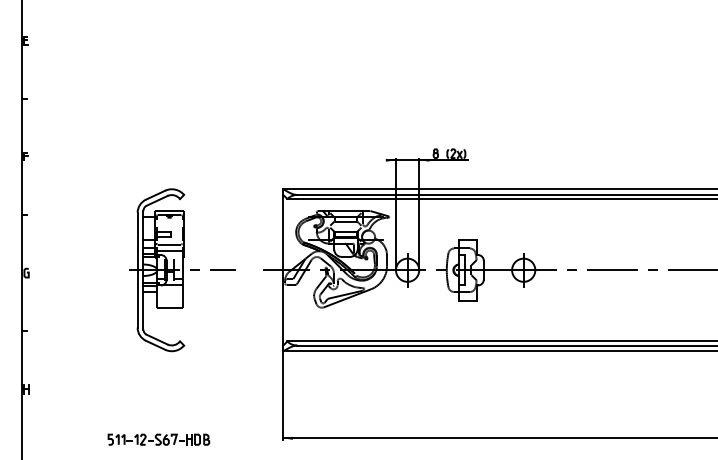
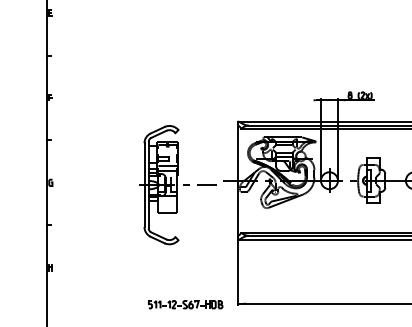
part: (182, 270) -> (177, 185), moved
part: (158, 439) -> (185, 304), moved

